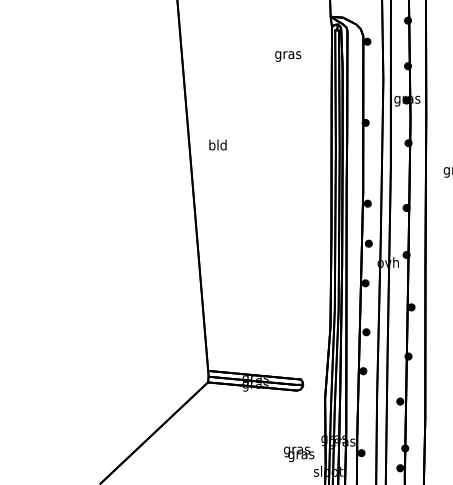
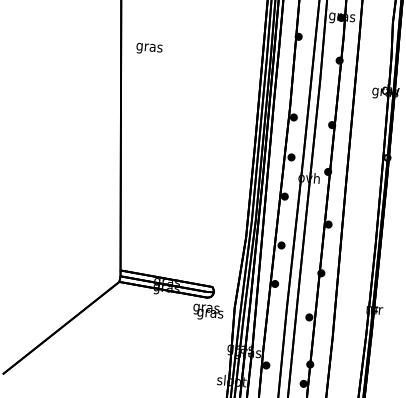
text: (218, 146) -> (149, 47), bld -> gras
text: (299, 453) -> (208, 311), moved

